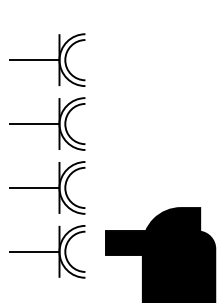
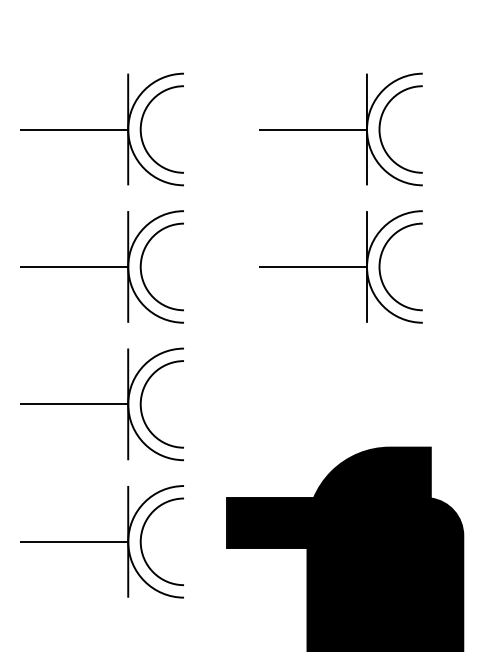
part: (169, 85) -> (364, 184), added

